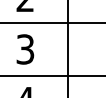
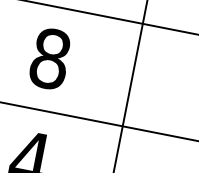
text: (25, 49) -> (50, 58), 3 -> 8

